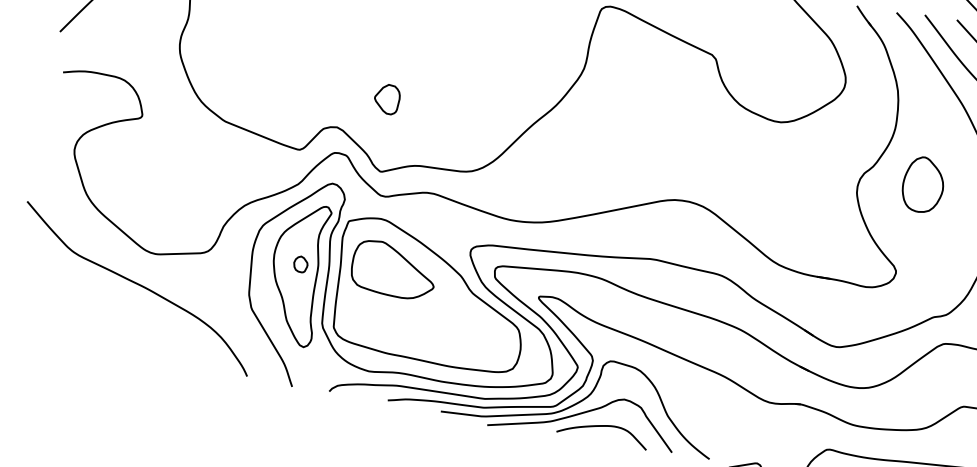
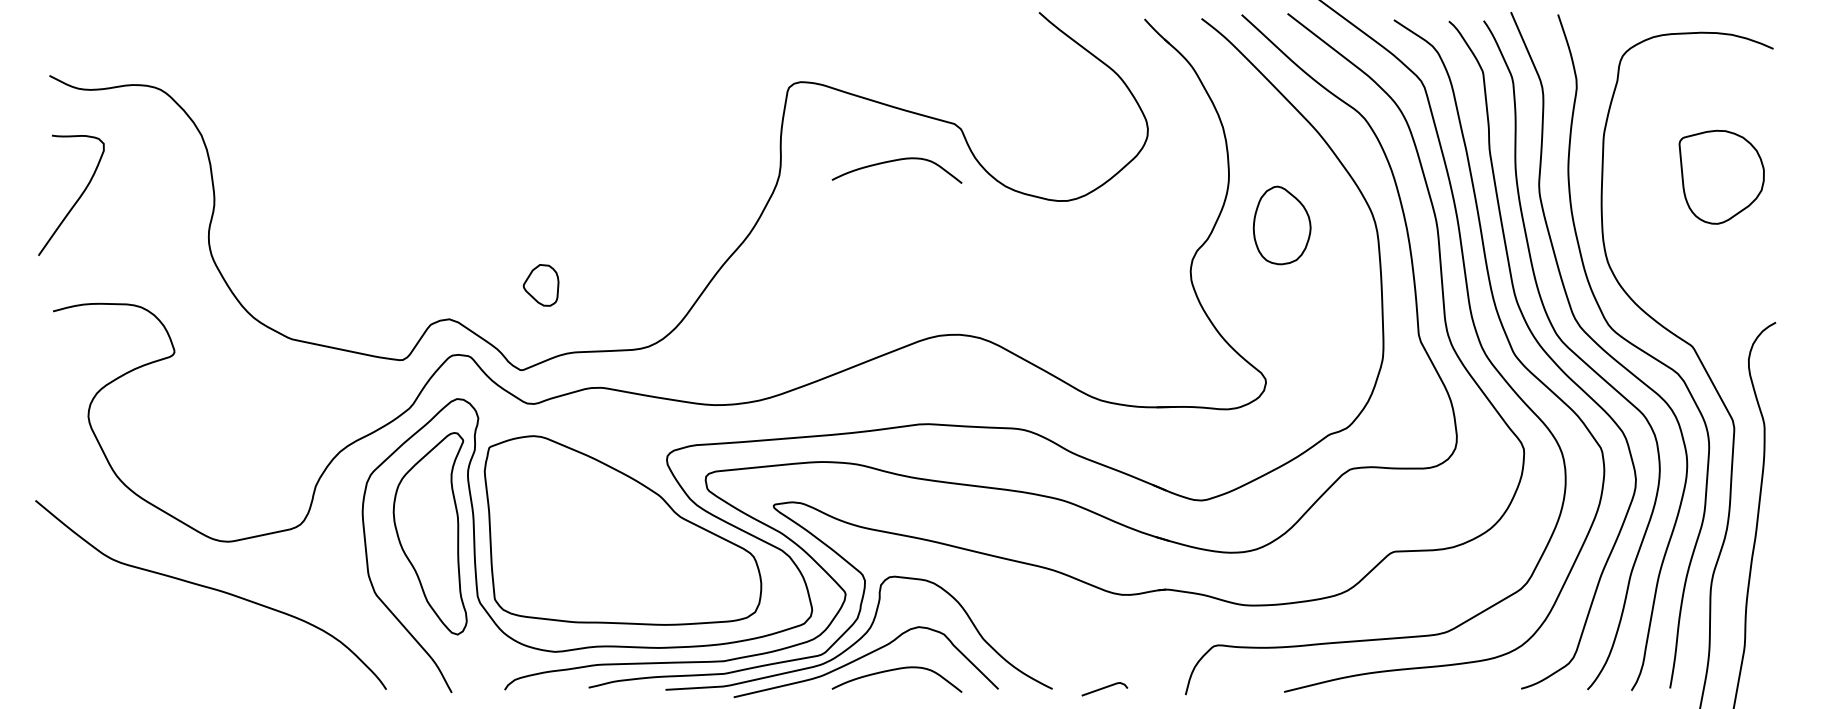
curve: (667, 73) -> (896, 161), added
part: (386, 99) -> (540, 285), moved
part: (922, 184) -> (1281, 225), moved
part: (300, 264) -> (432, 519), removed
part: (393, 270) -> (564, 504), removed

